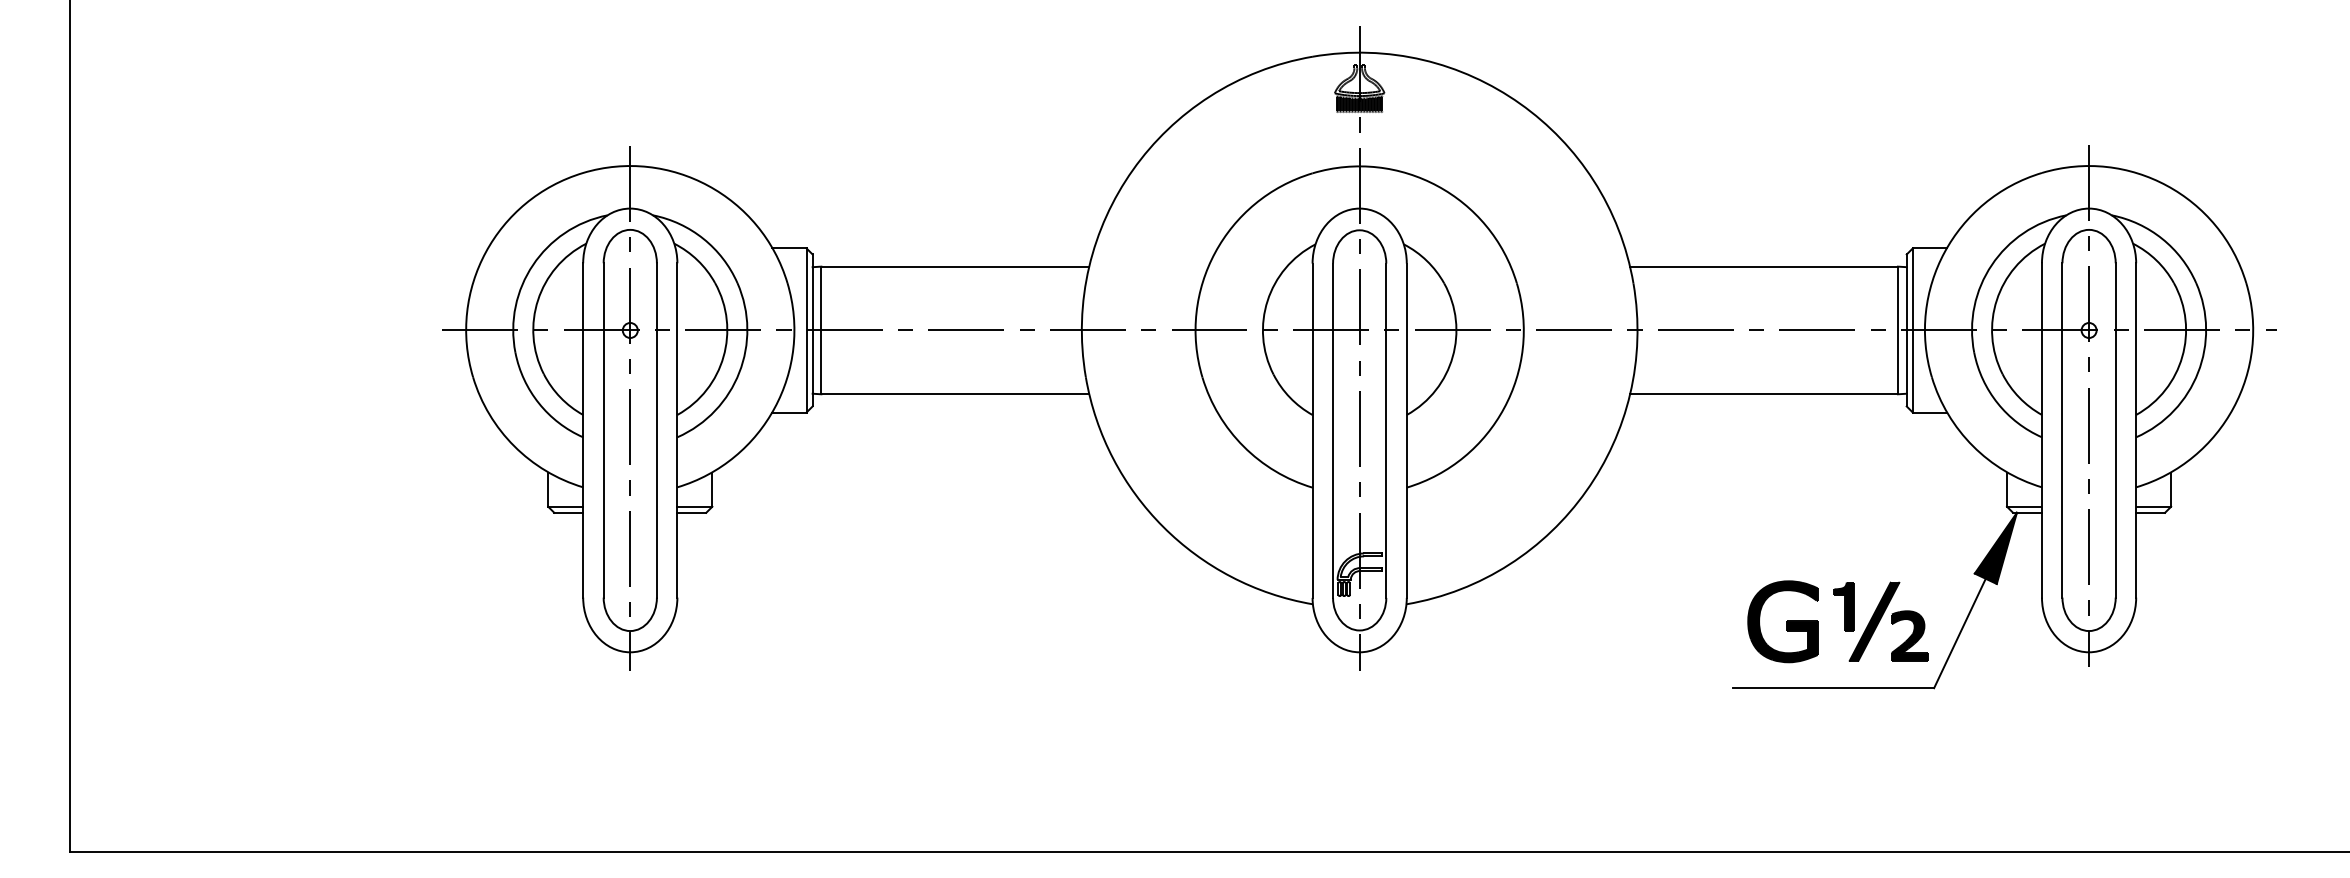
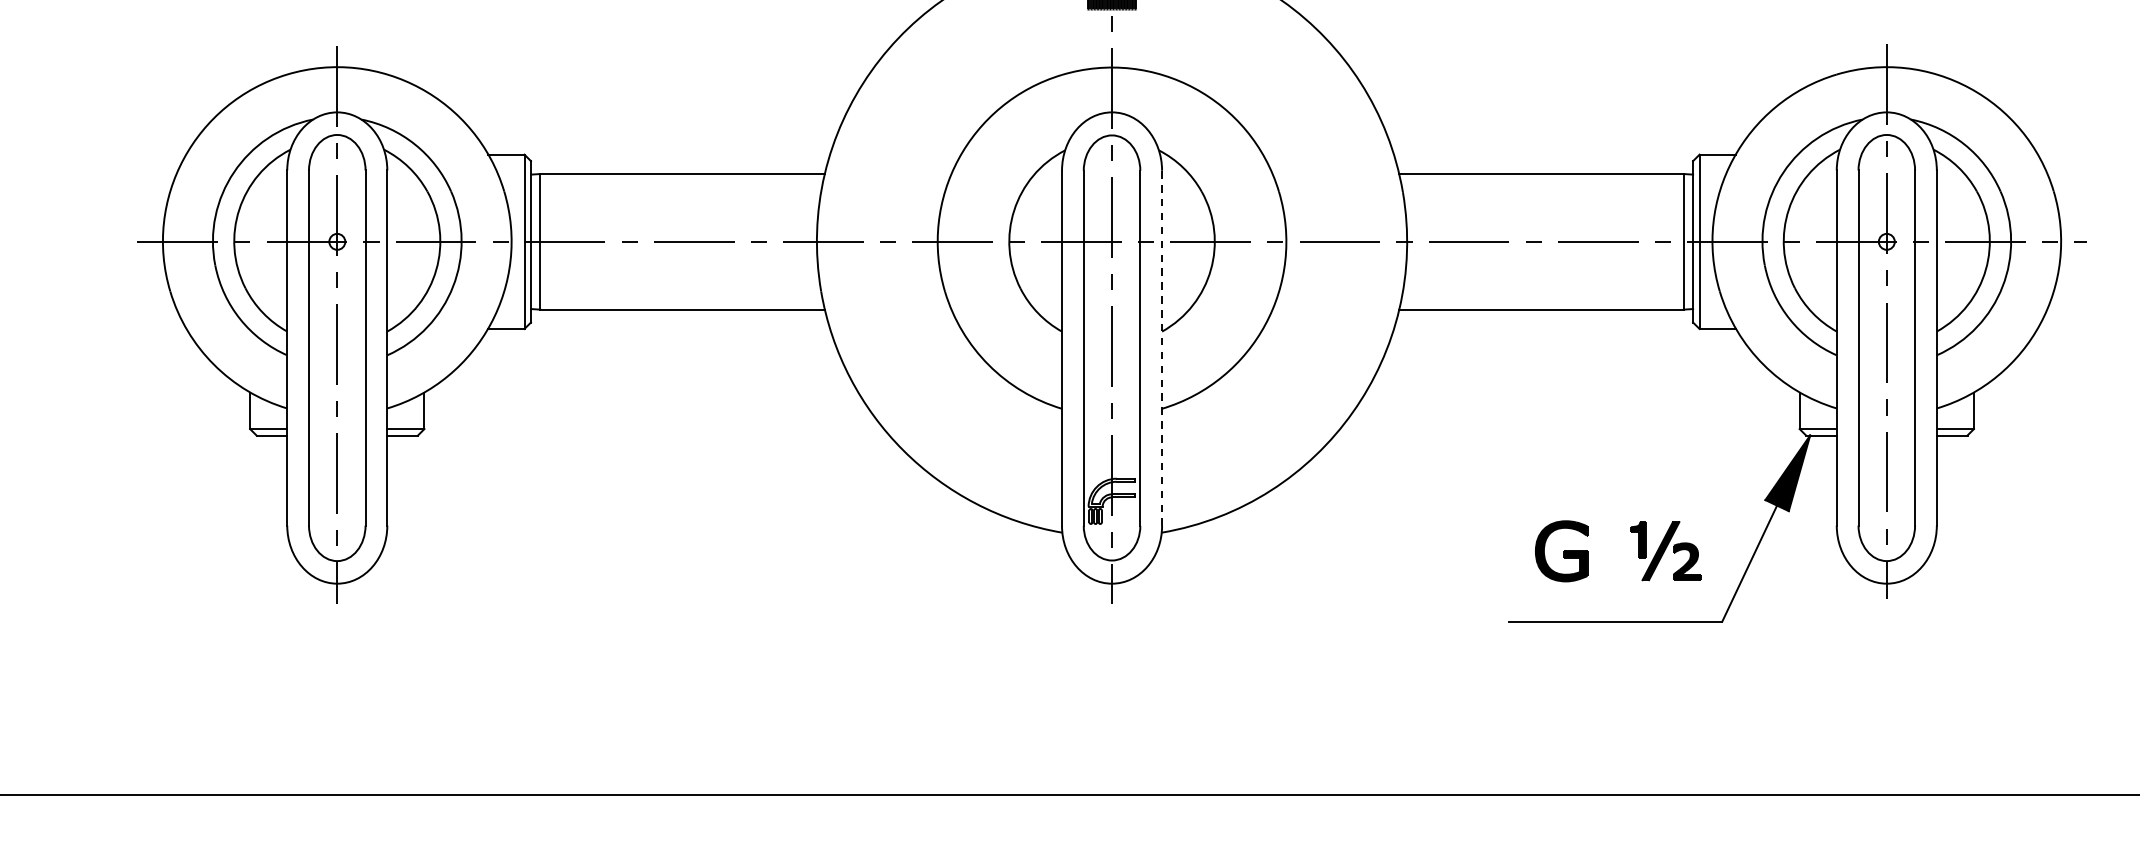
line: (1406, 430) -> (1161, 348), solid -> dashed
part: (1782, 621) -> (1561, 550), size x0.7
part: (1880, 621) -> (1665, 550), size x0.7

